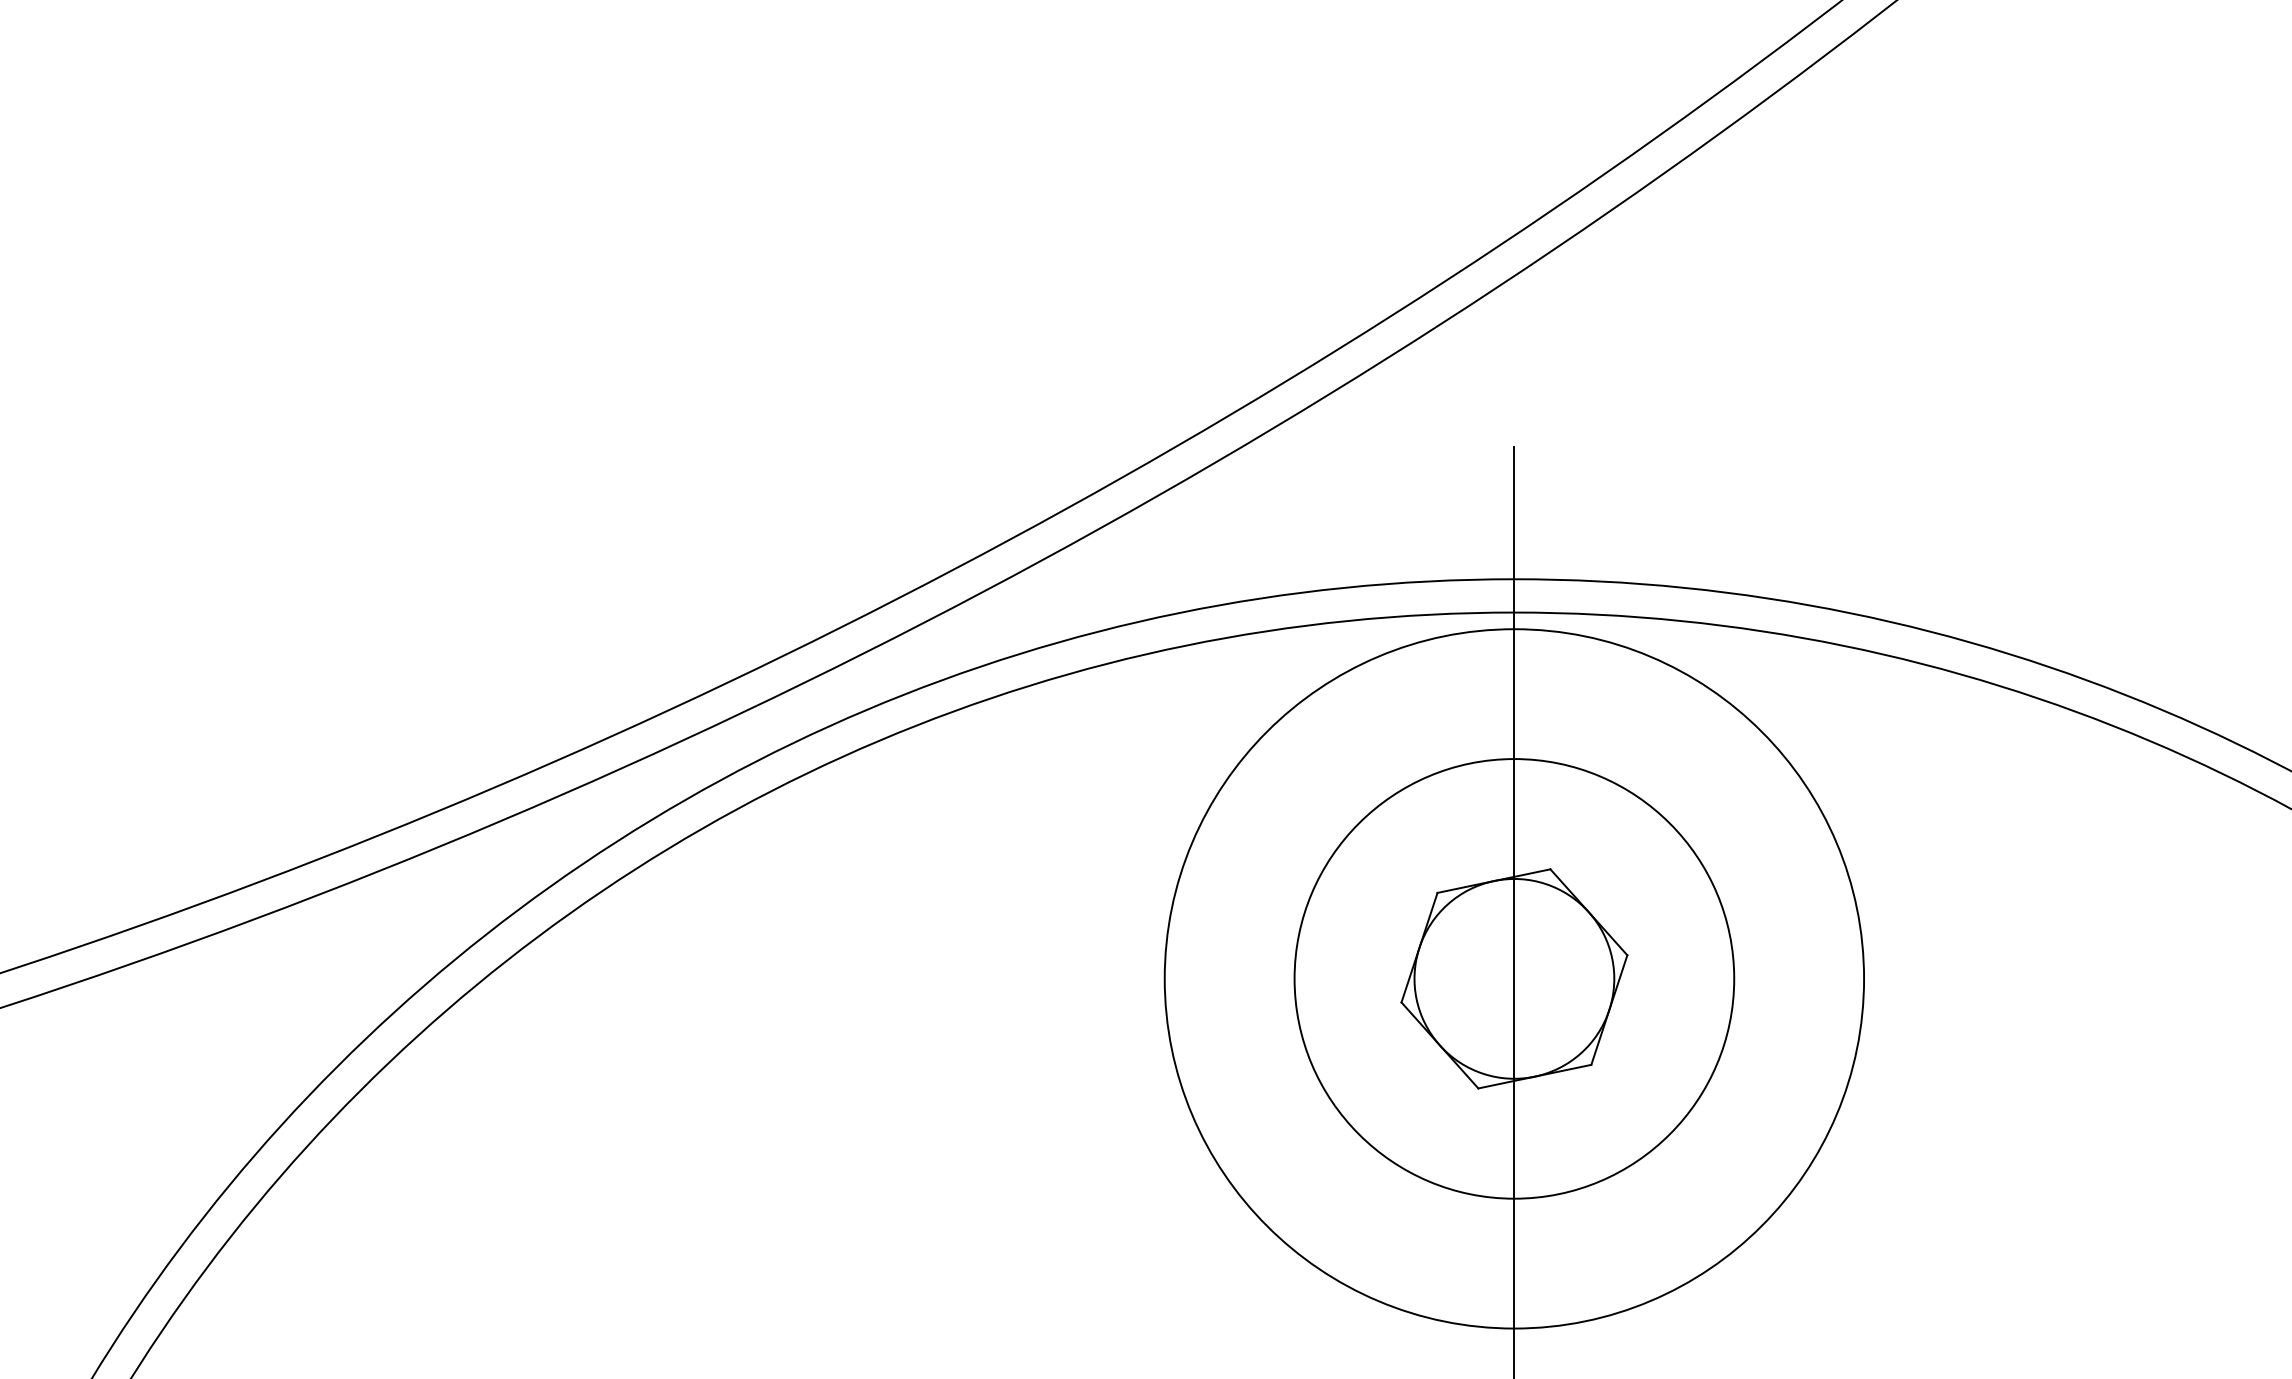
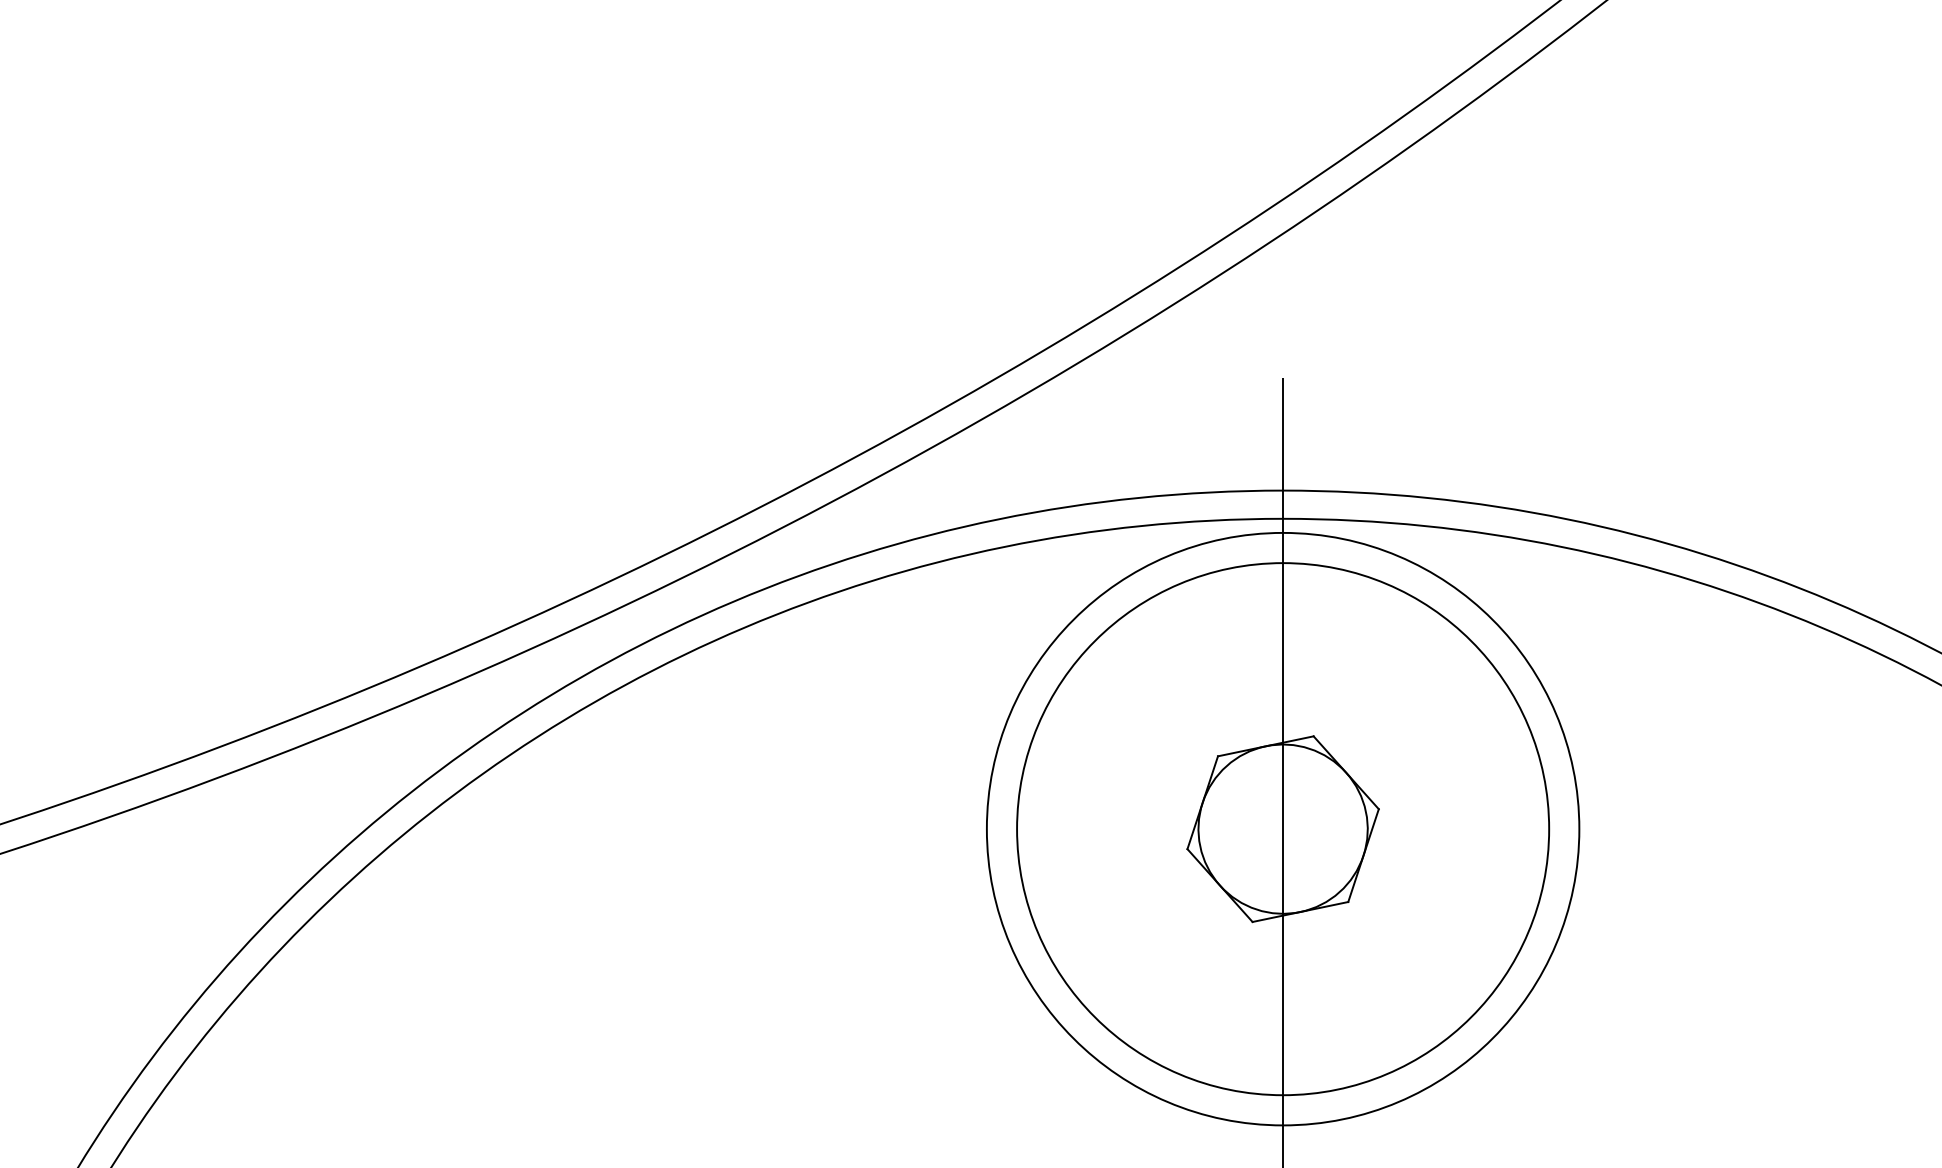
circle: (1514, 978) -> (1283, 828), size x1.43

